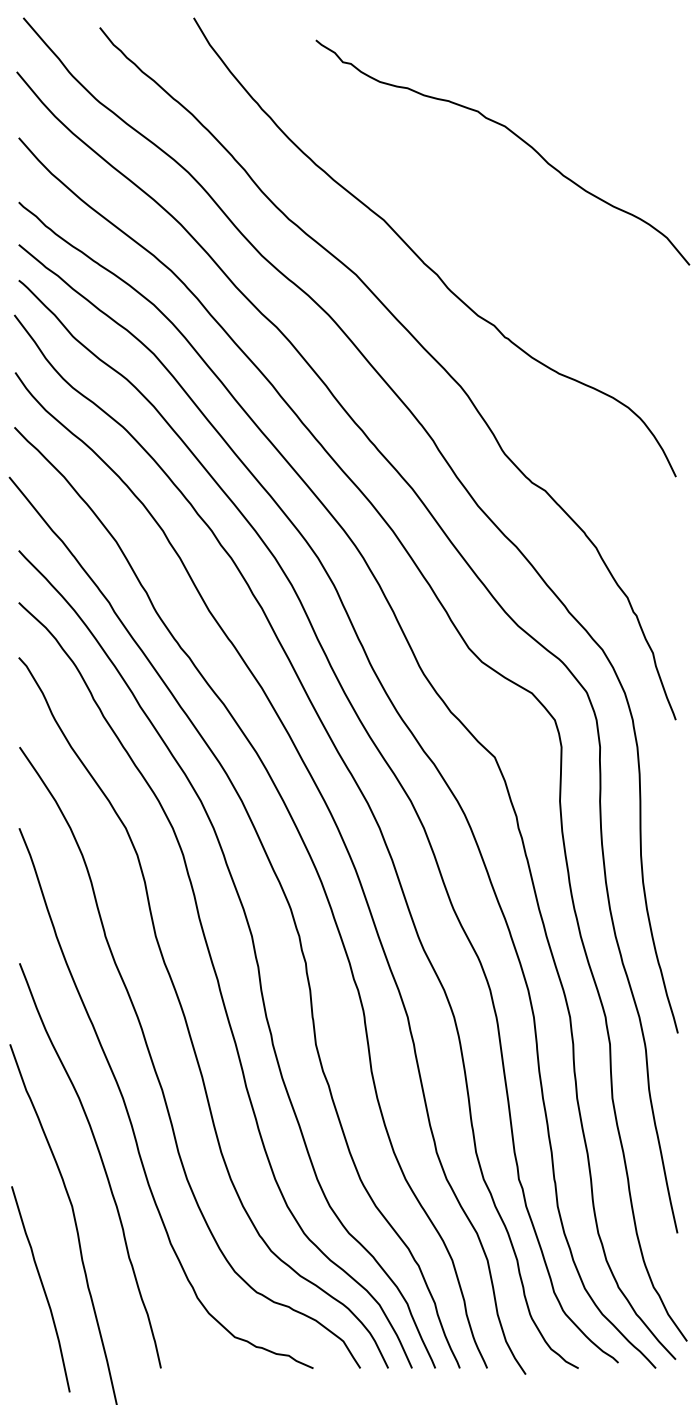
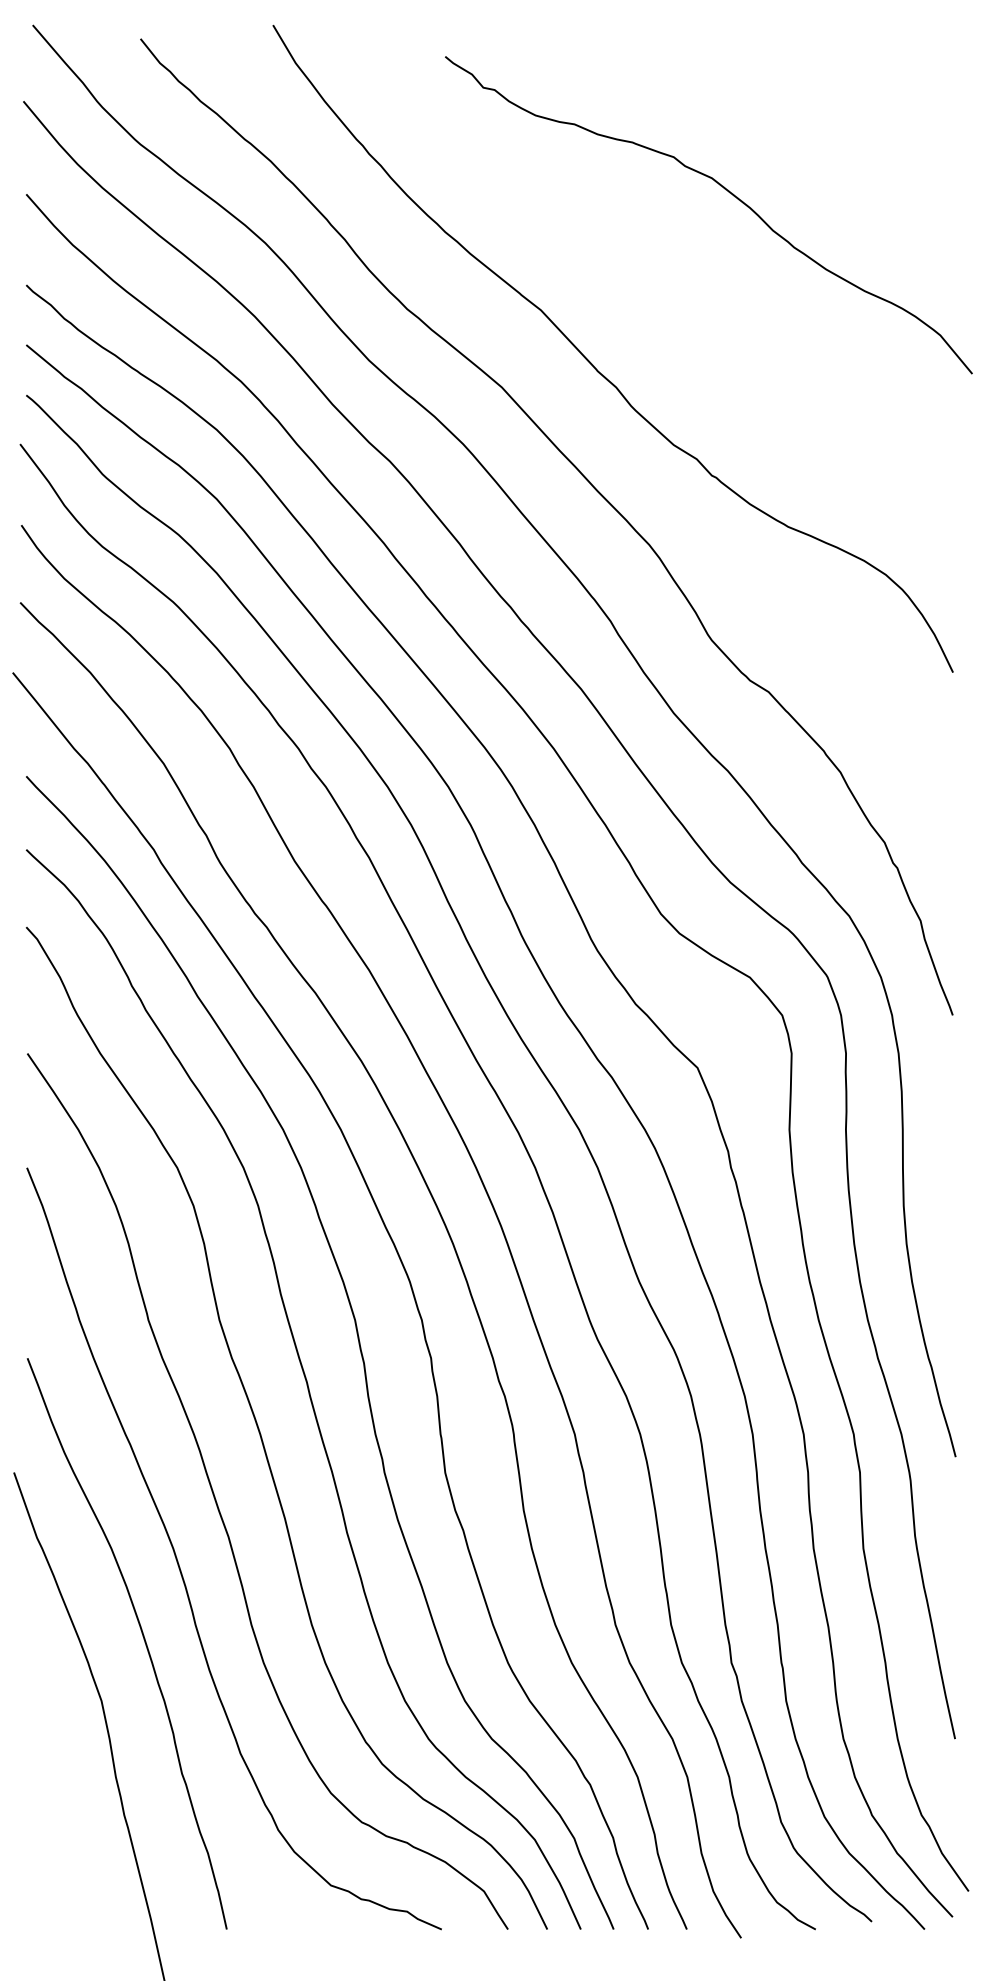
curve: (42, 1288) -> (59, 1816), removed

